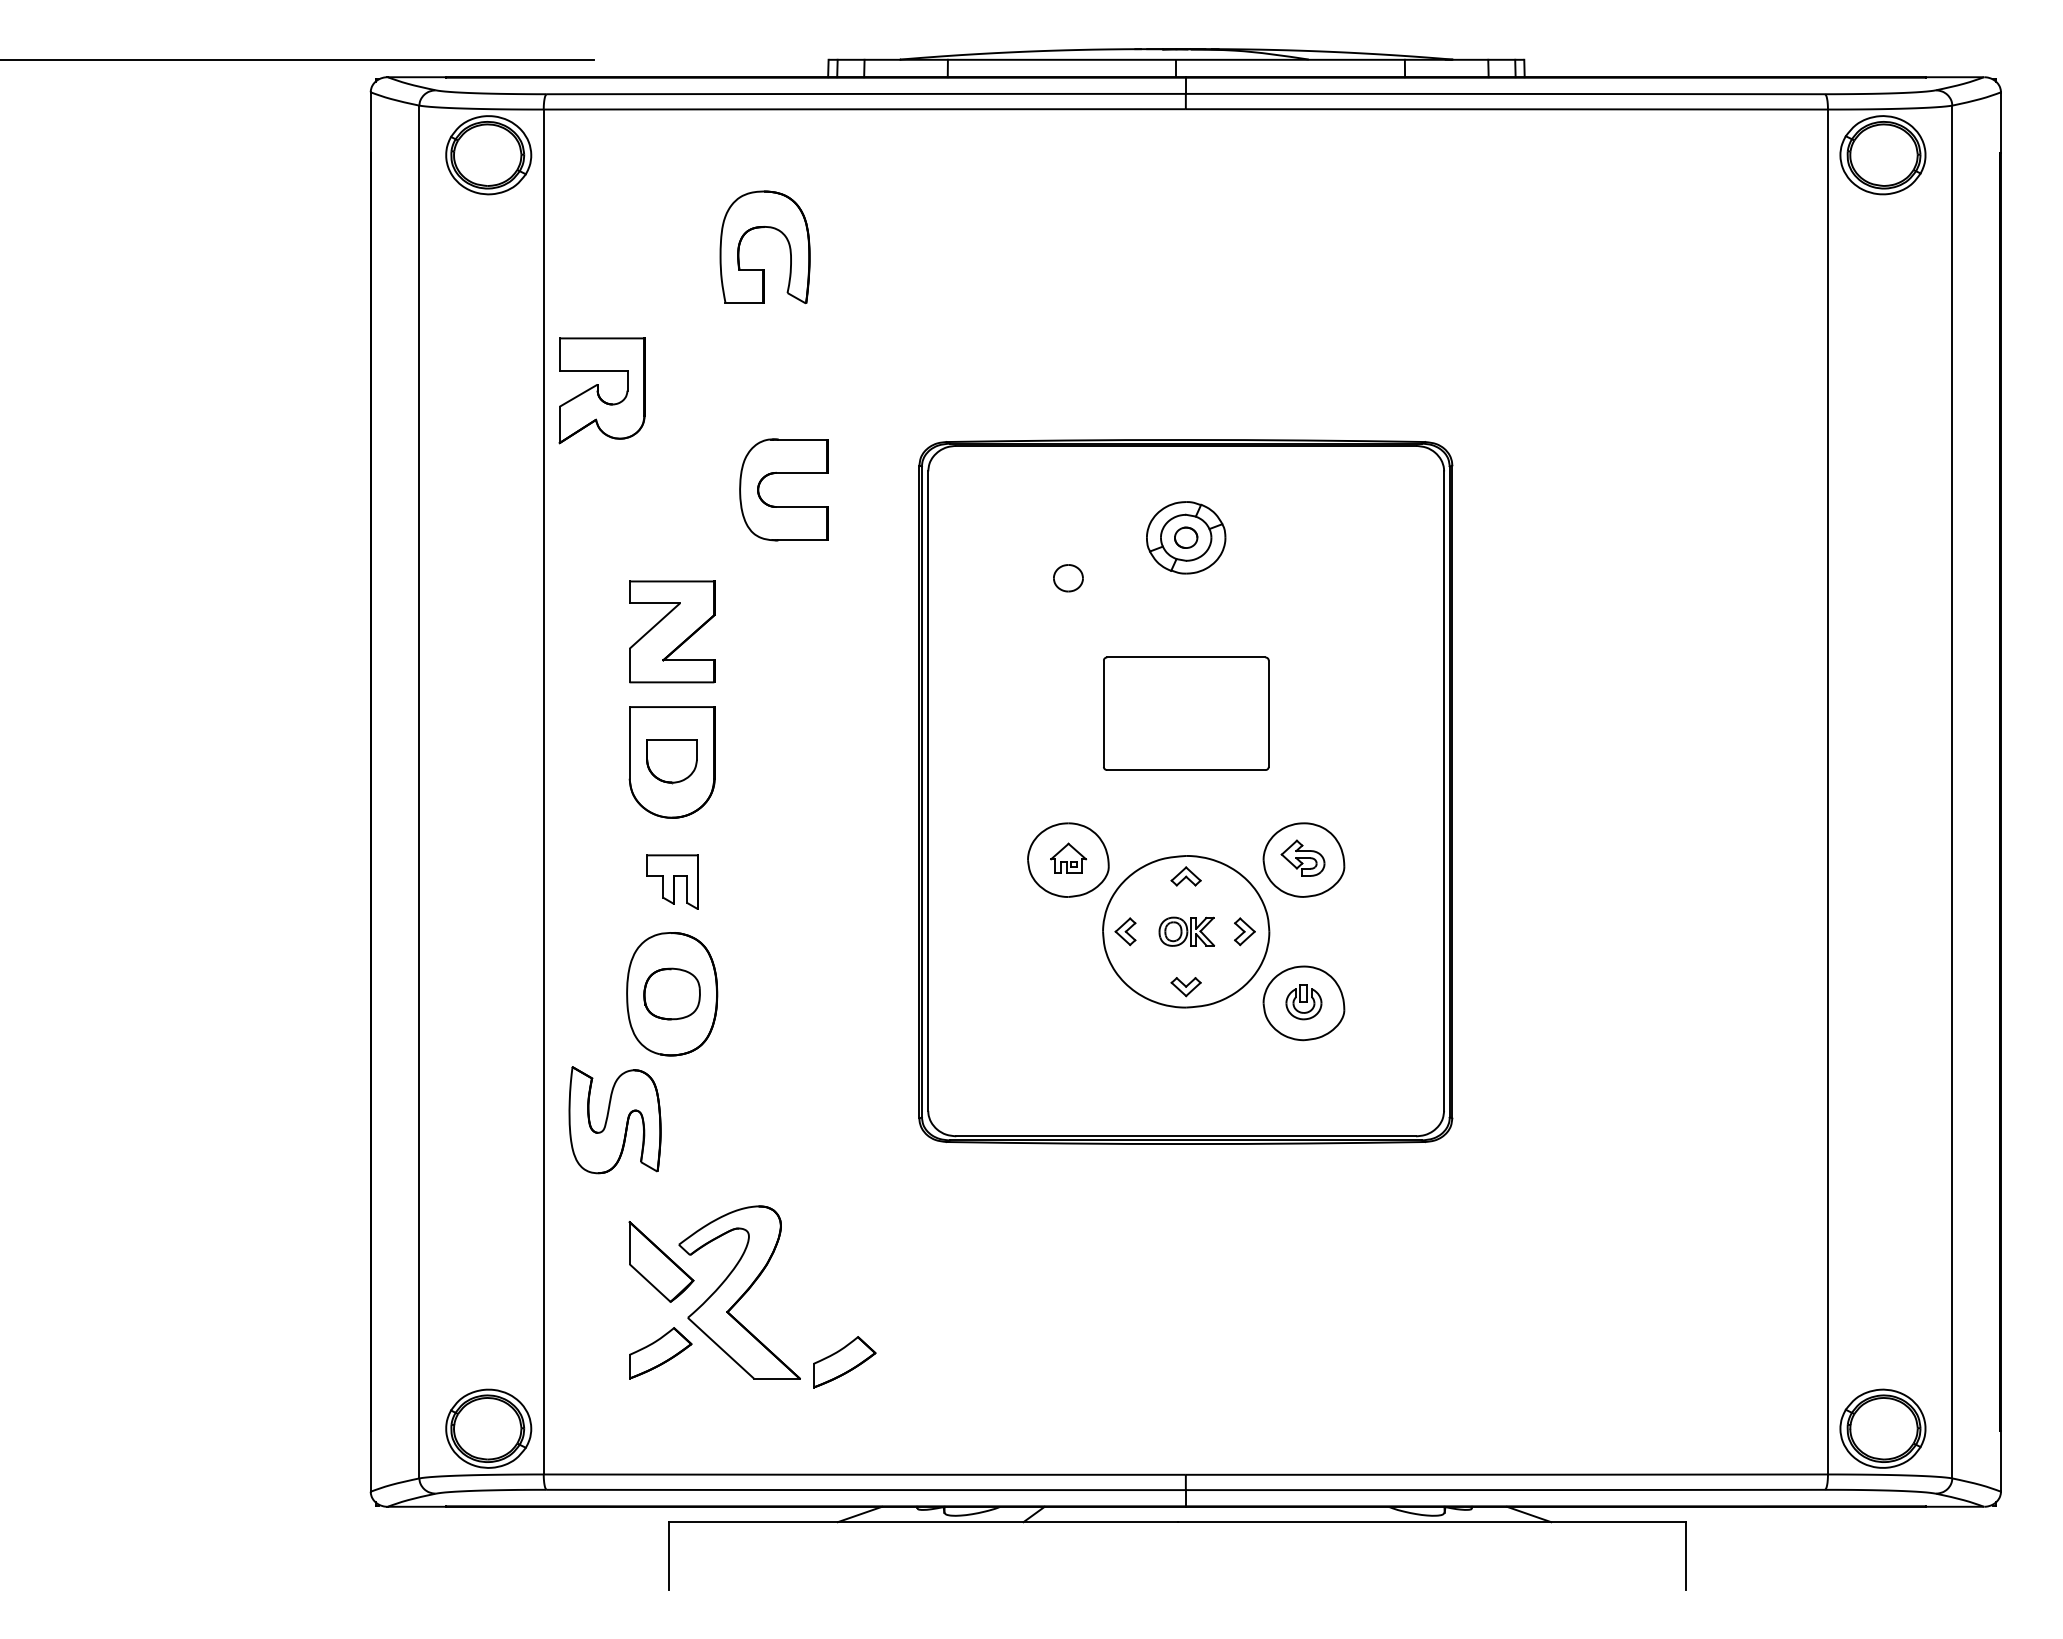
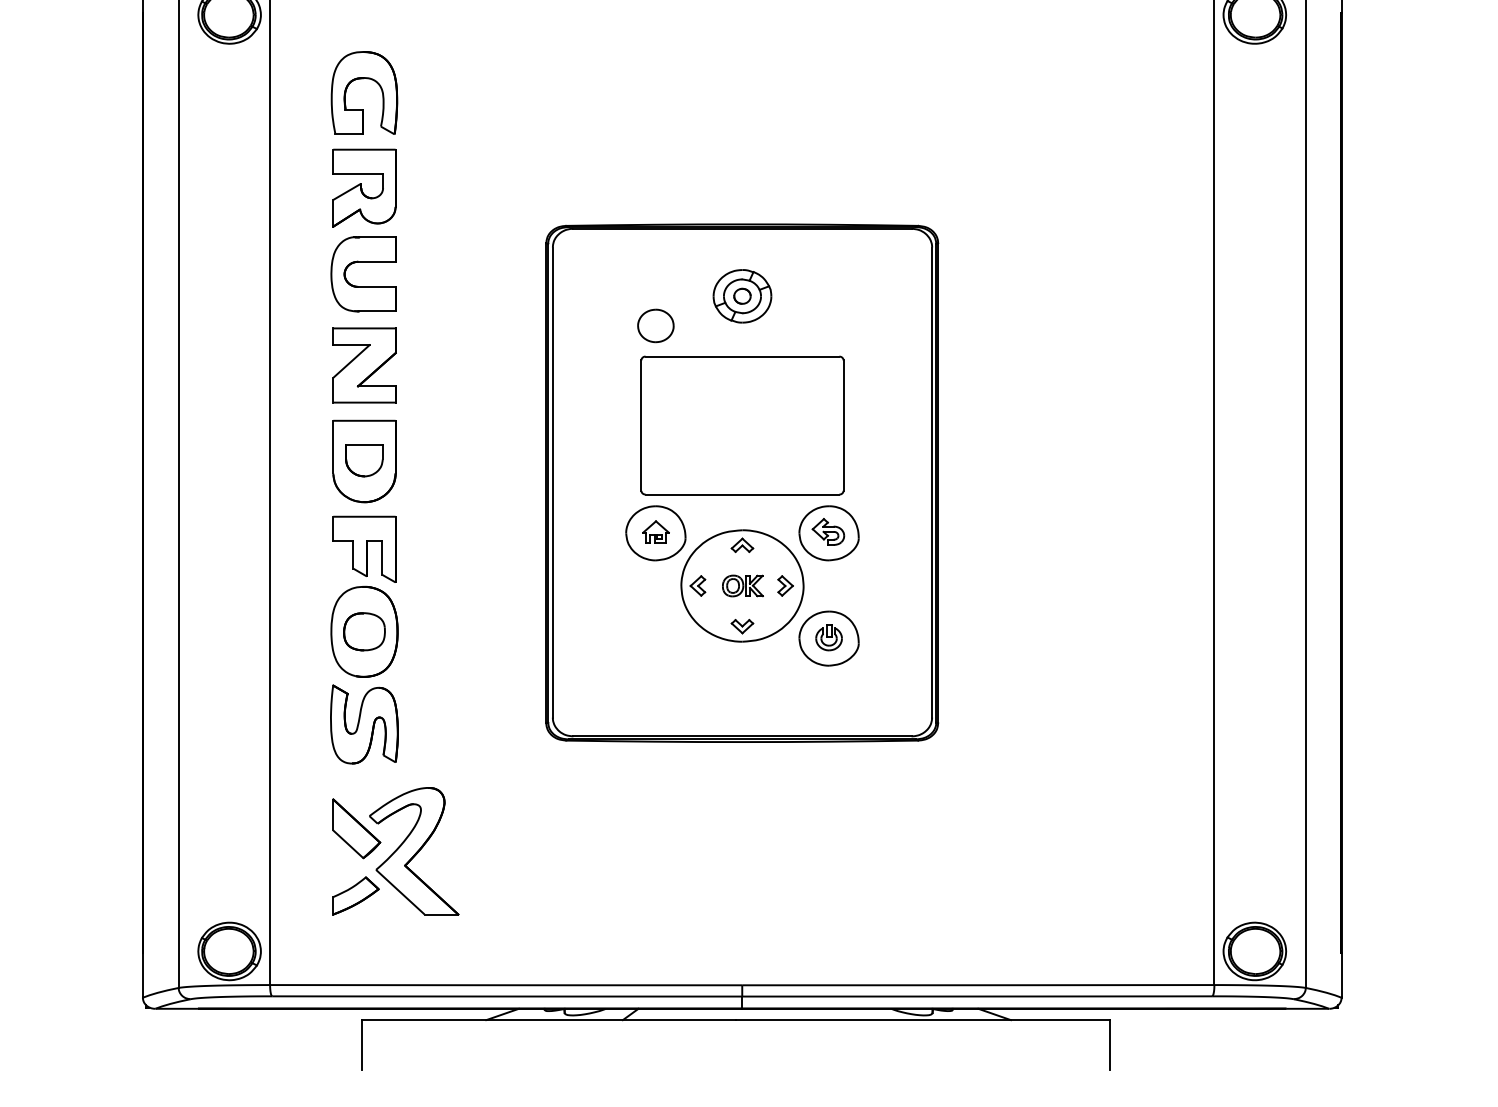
part: (762, 228) -> (362, 79), moved
part: (601, 390) -> (364, 188), moved
part: (783, 473) -> (363, 262), moved
part: (1068, 578) -> (655, 326), size x1.67
part: (1186, 713) -> (742, 425), size x1.67
part: (672, 881) -> (364, 549), size x1.67
part: (614, 1120) -> (364, 724), moved
part: (844, 1362) -> (491, 902), removed

